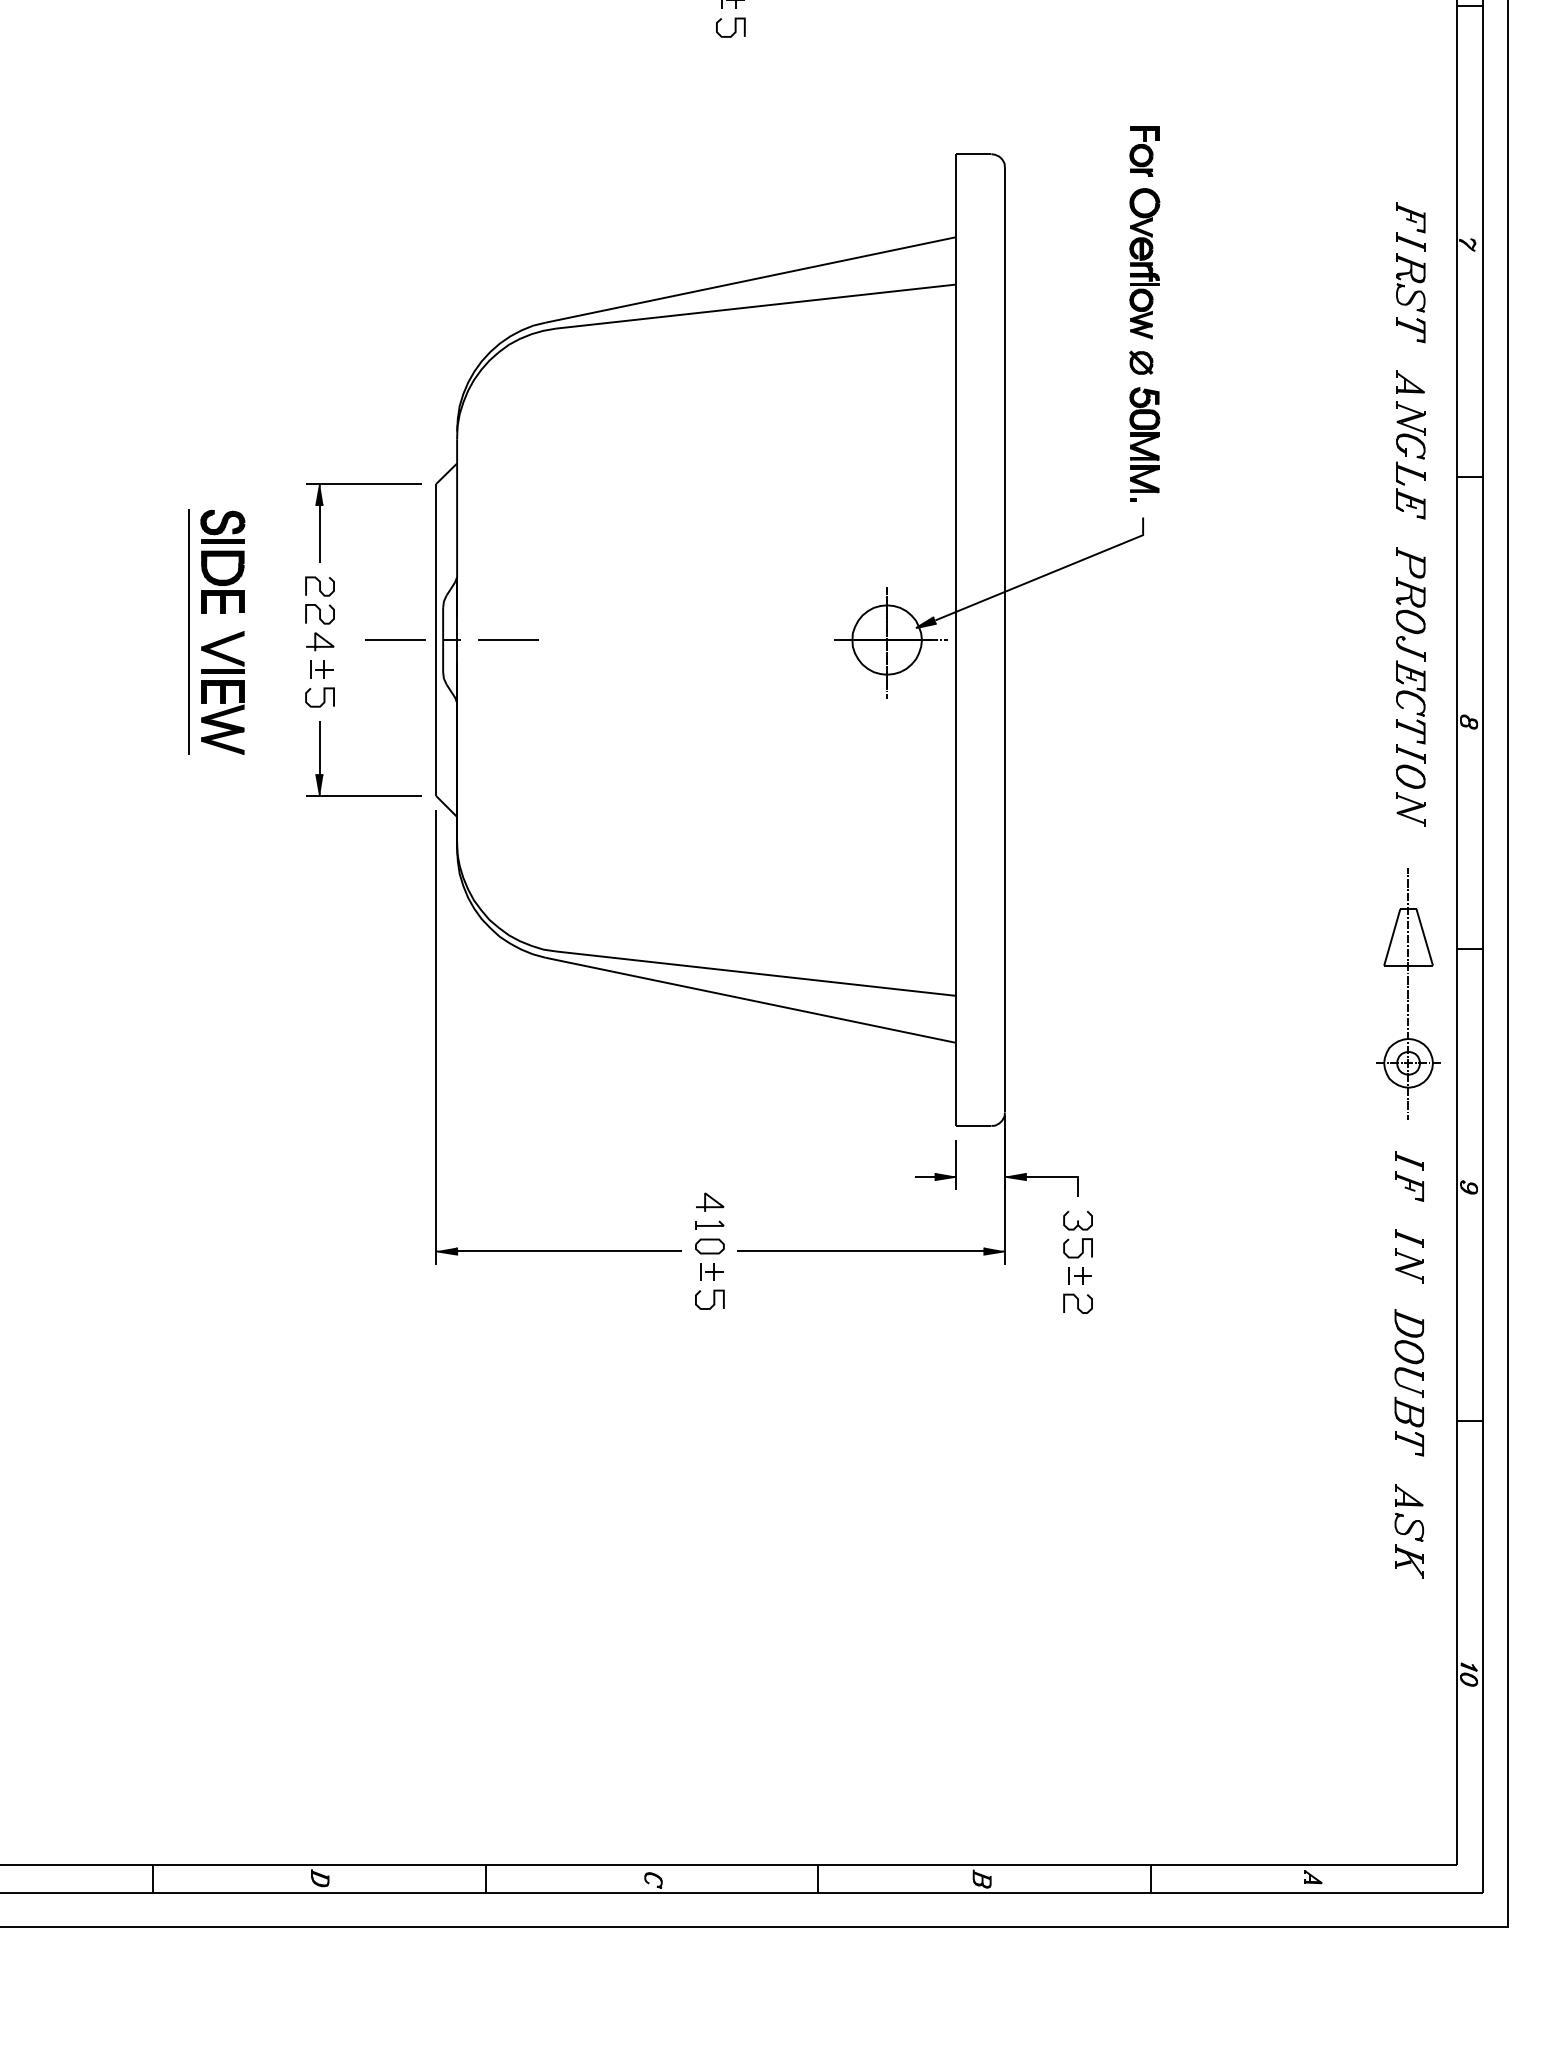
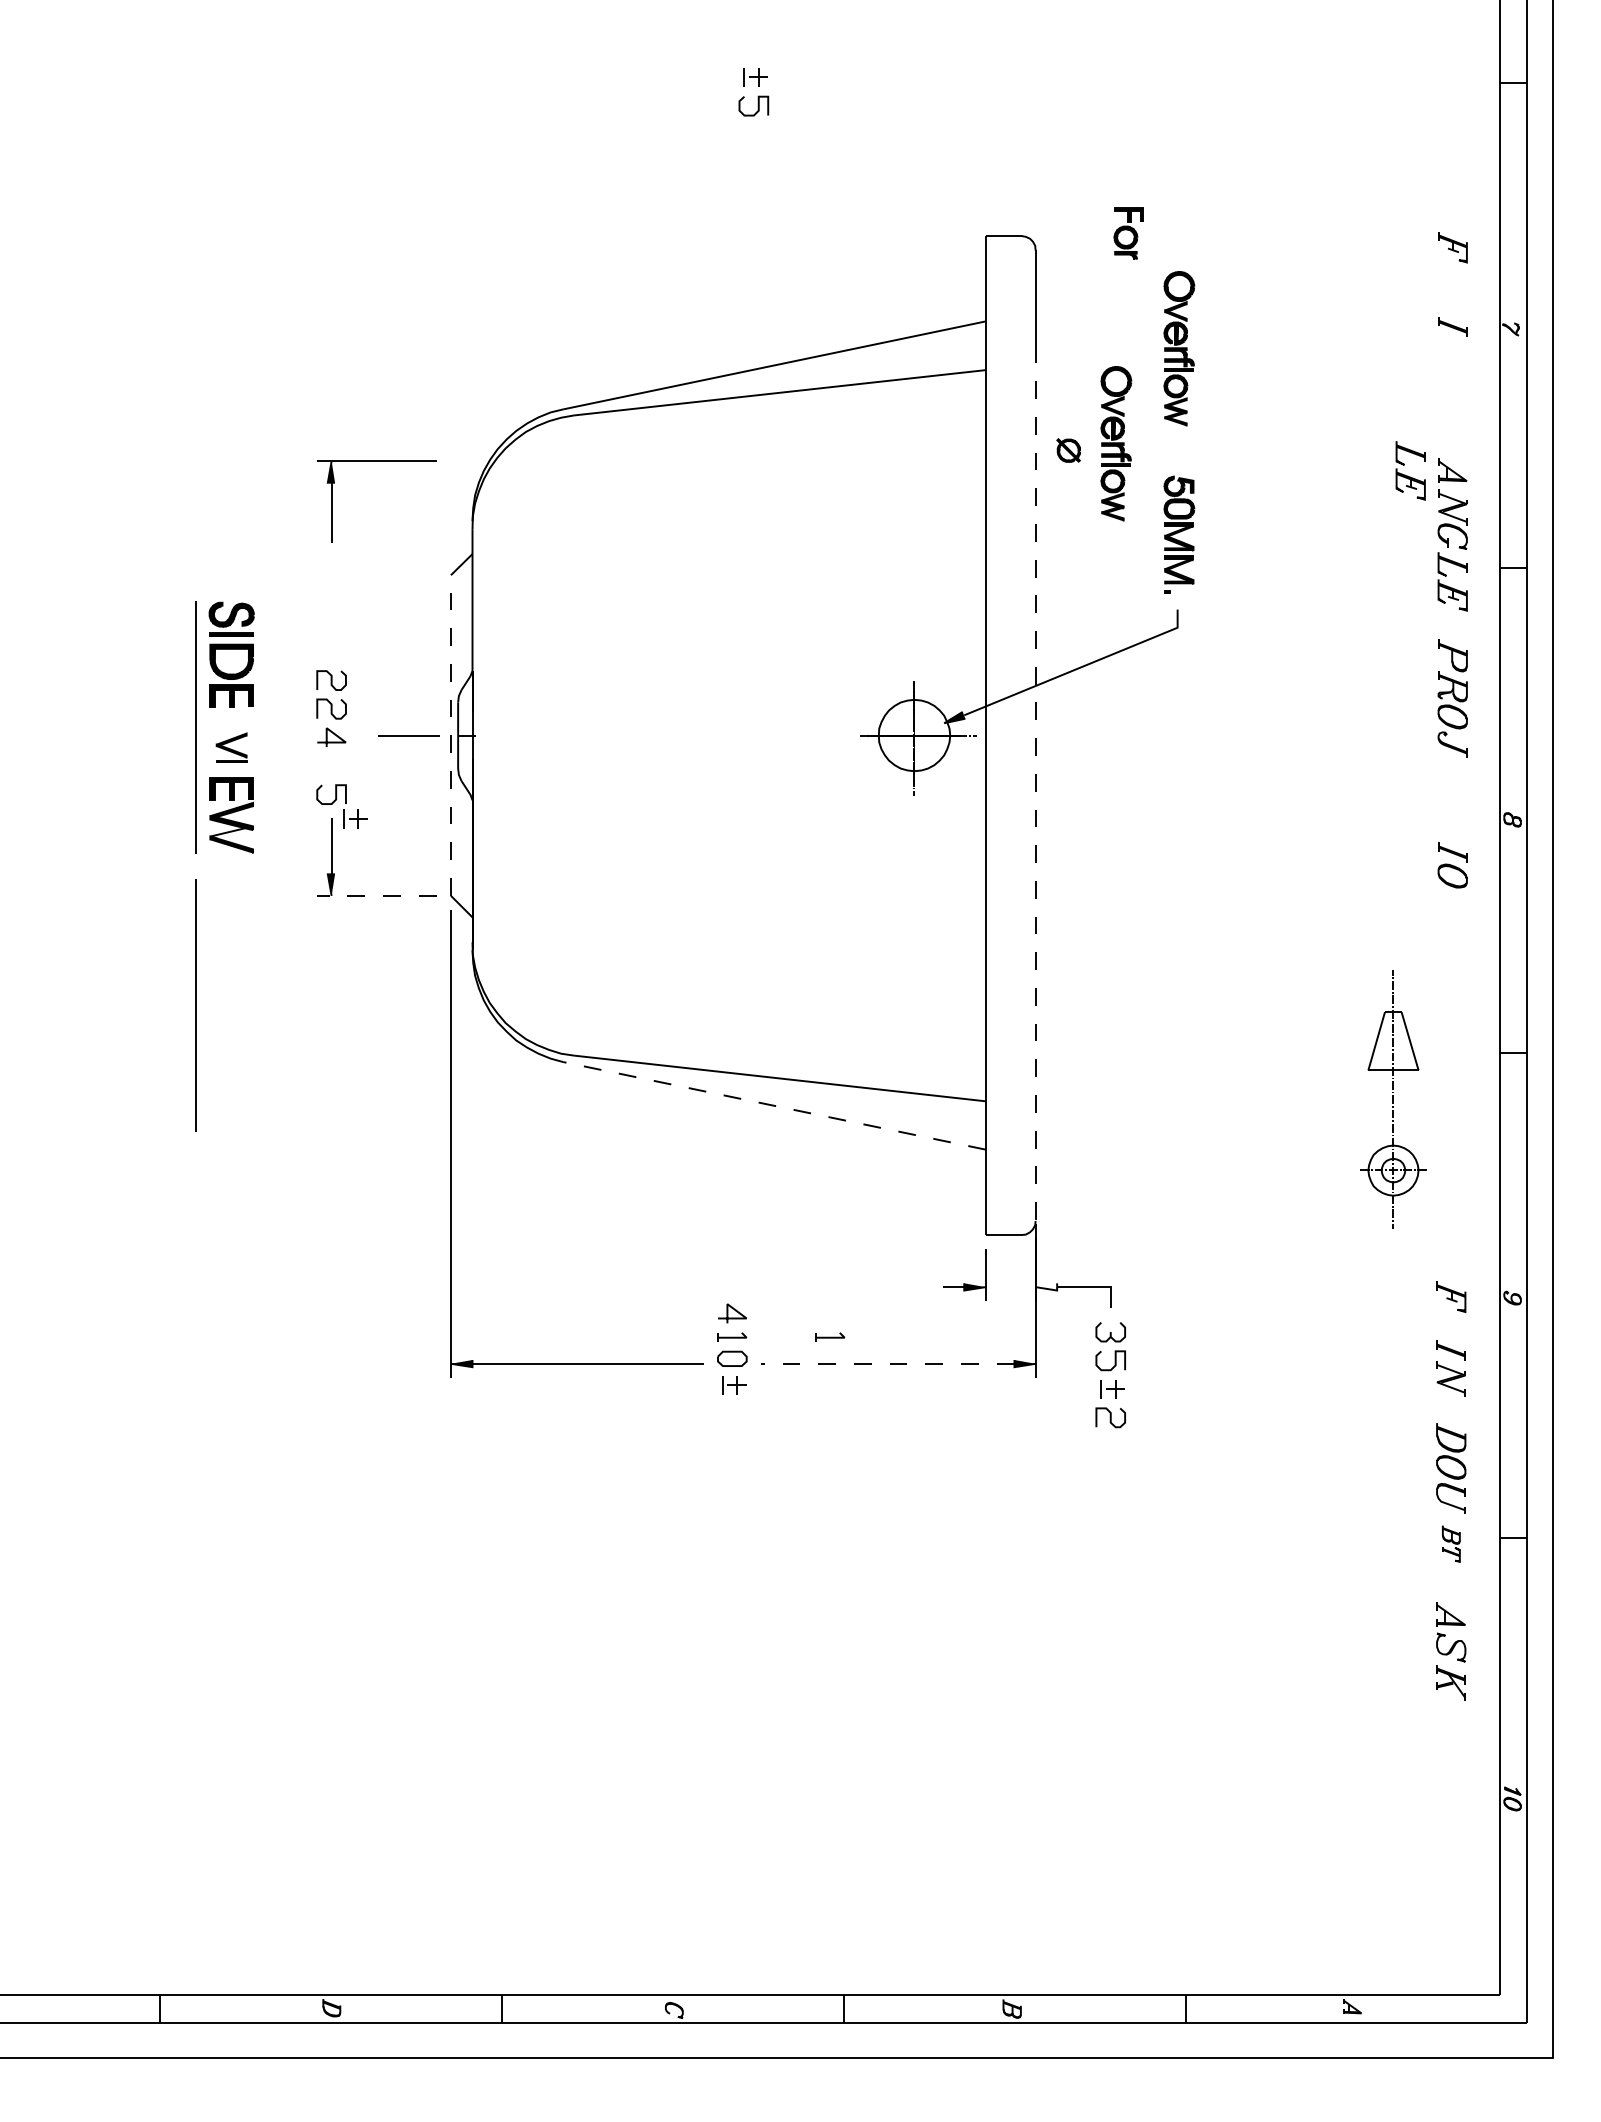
part: (1143, 151) -> (1128, 233), moved
part: (1410, 217) -> (1452, 247), moved
part: (1410, 297) -> (1452, 383), removed
part: (1083, 355) -> (1116, 443), added
part: (1141, 362) -> (1068, 450), moved
part: (1369, 382) -> (1410, 470), added
part: (363, 484) -> (376, 461), moved
line: (435, 640) -> (450, 735), solid -> dashed
line: (508, 640) -> (525, 735), removed
part: (222, 651) -> (231, 747), size x0.7
part: (321, 669) -> (355, 818), moved
line: (1004, 686) -> (1035, 783), solid -> dashed
part: (1413, 696) -> (1455, 793), removed
fill: (222, 735) -> (231, 833), removed
line: (363, 795) -> (376, 895), solid -> dashed
part: (1410, 809) -> (1452, 909), removed
line: (187, 902) -> (195, 1005), added
part: (1408, 994) -> (1393, 1099), moved
line: (750, 999) -> (774, 1105), solid -> dashed
part: (1408, 1160) -> (1450, 1270), removed
fill: (1015, 1176) -> (1046, 1286), removed
part: (805, 1224) -> (830, 1336), added
line: (860, 1250) -> (887, 1363), solid -> dashed
curve: (713, 1299) -> (736, 1413), removed
part: (1409, 1426) -> (1451, 1543), size x0.6

